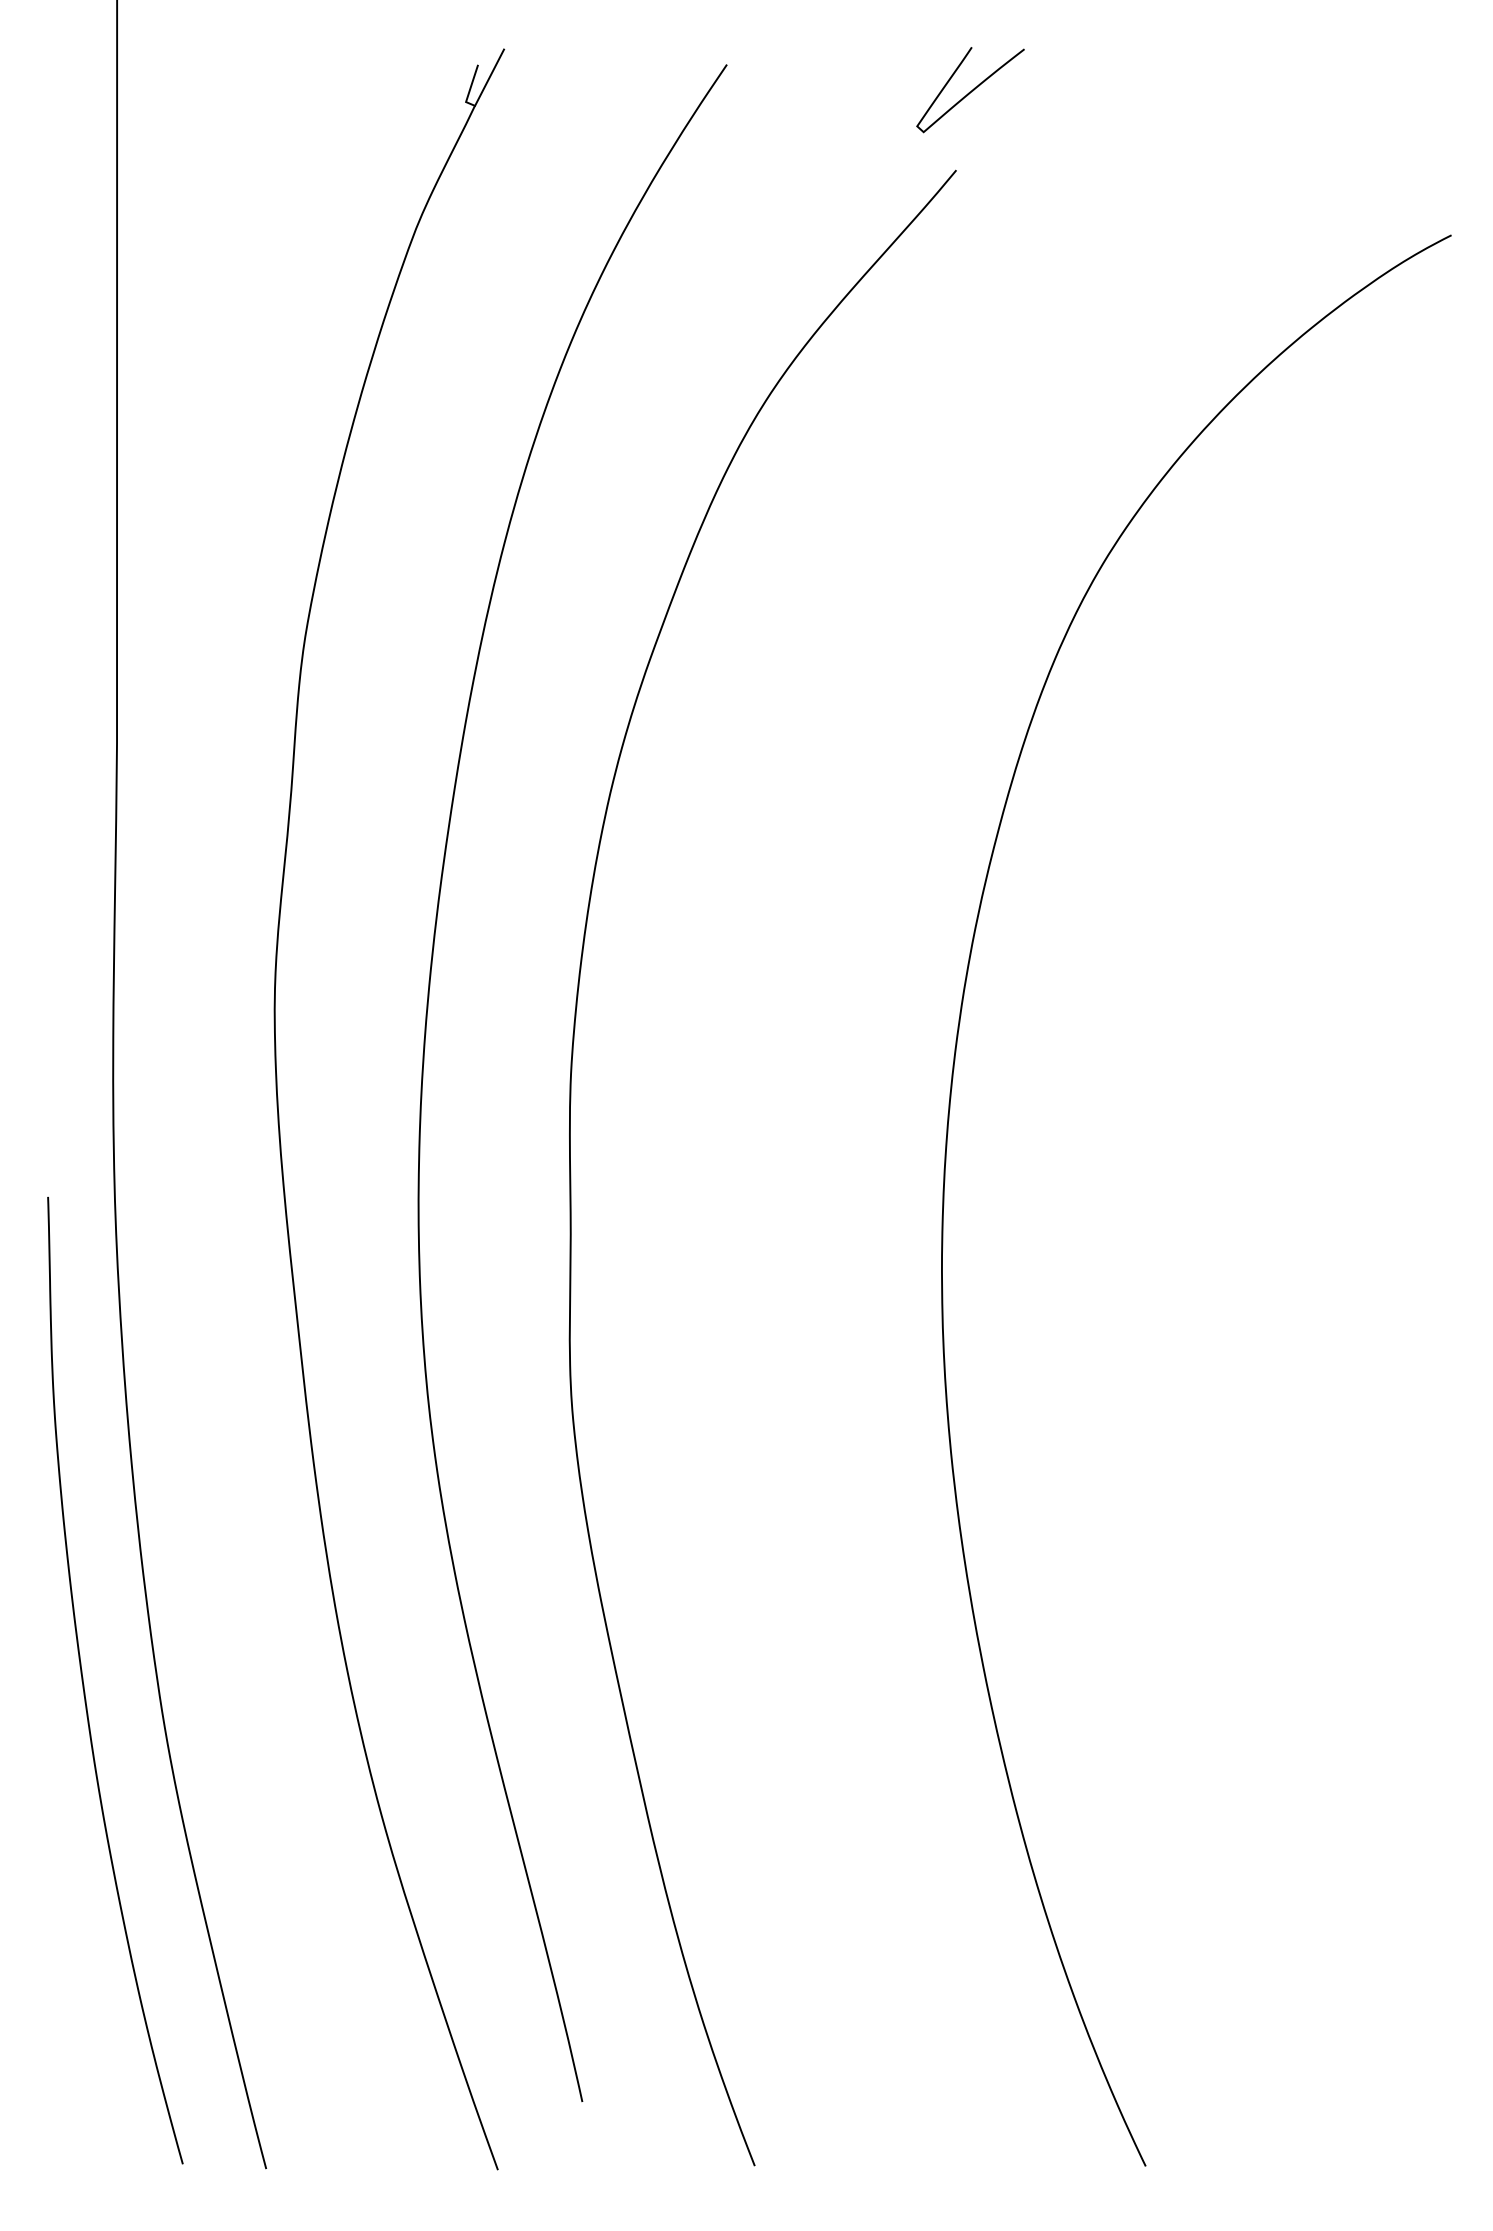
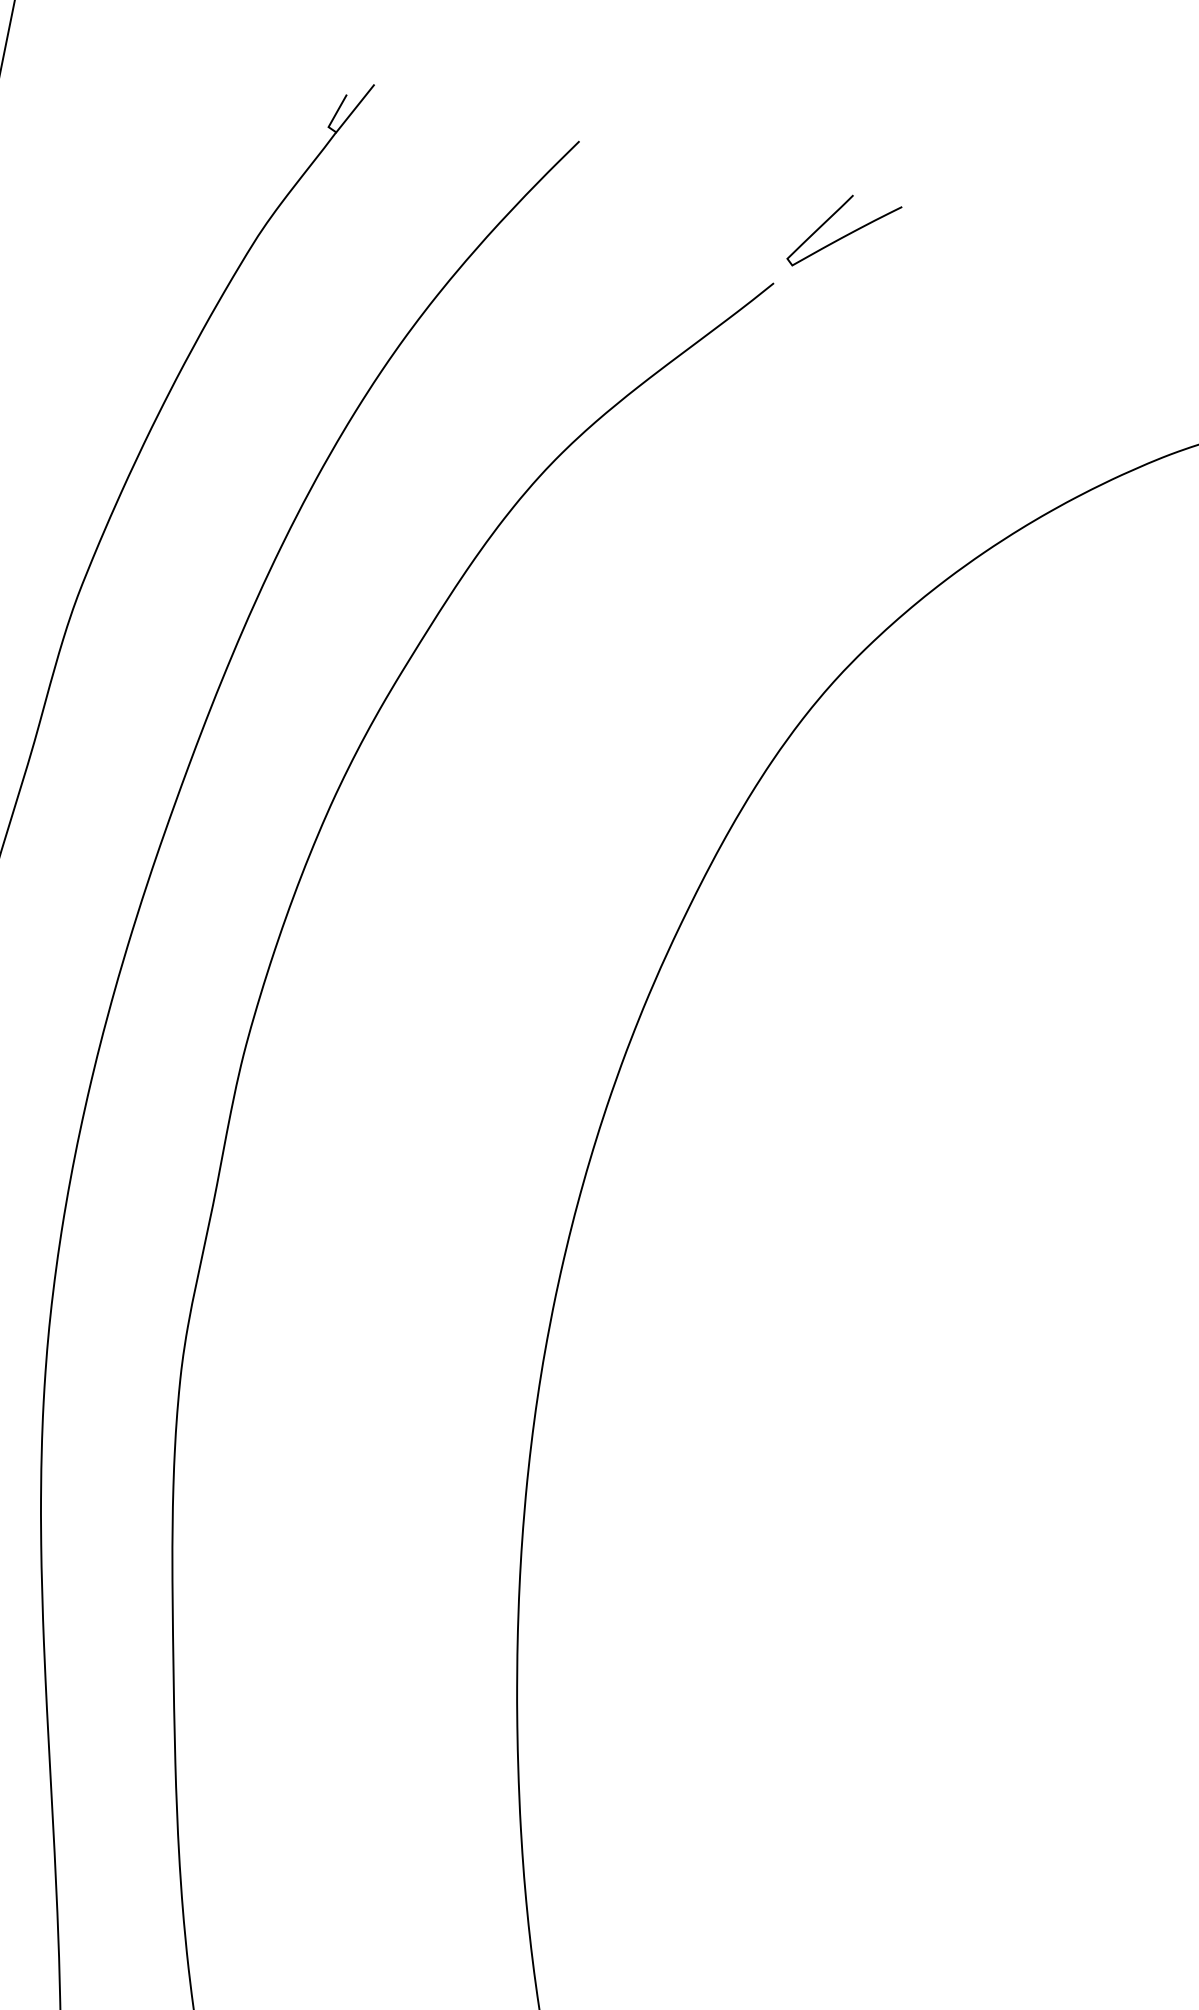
curve: (971, 90) -> (844, 235), moved

